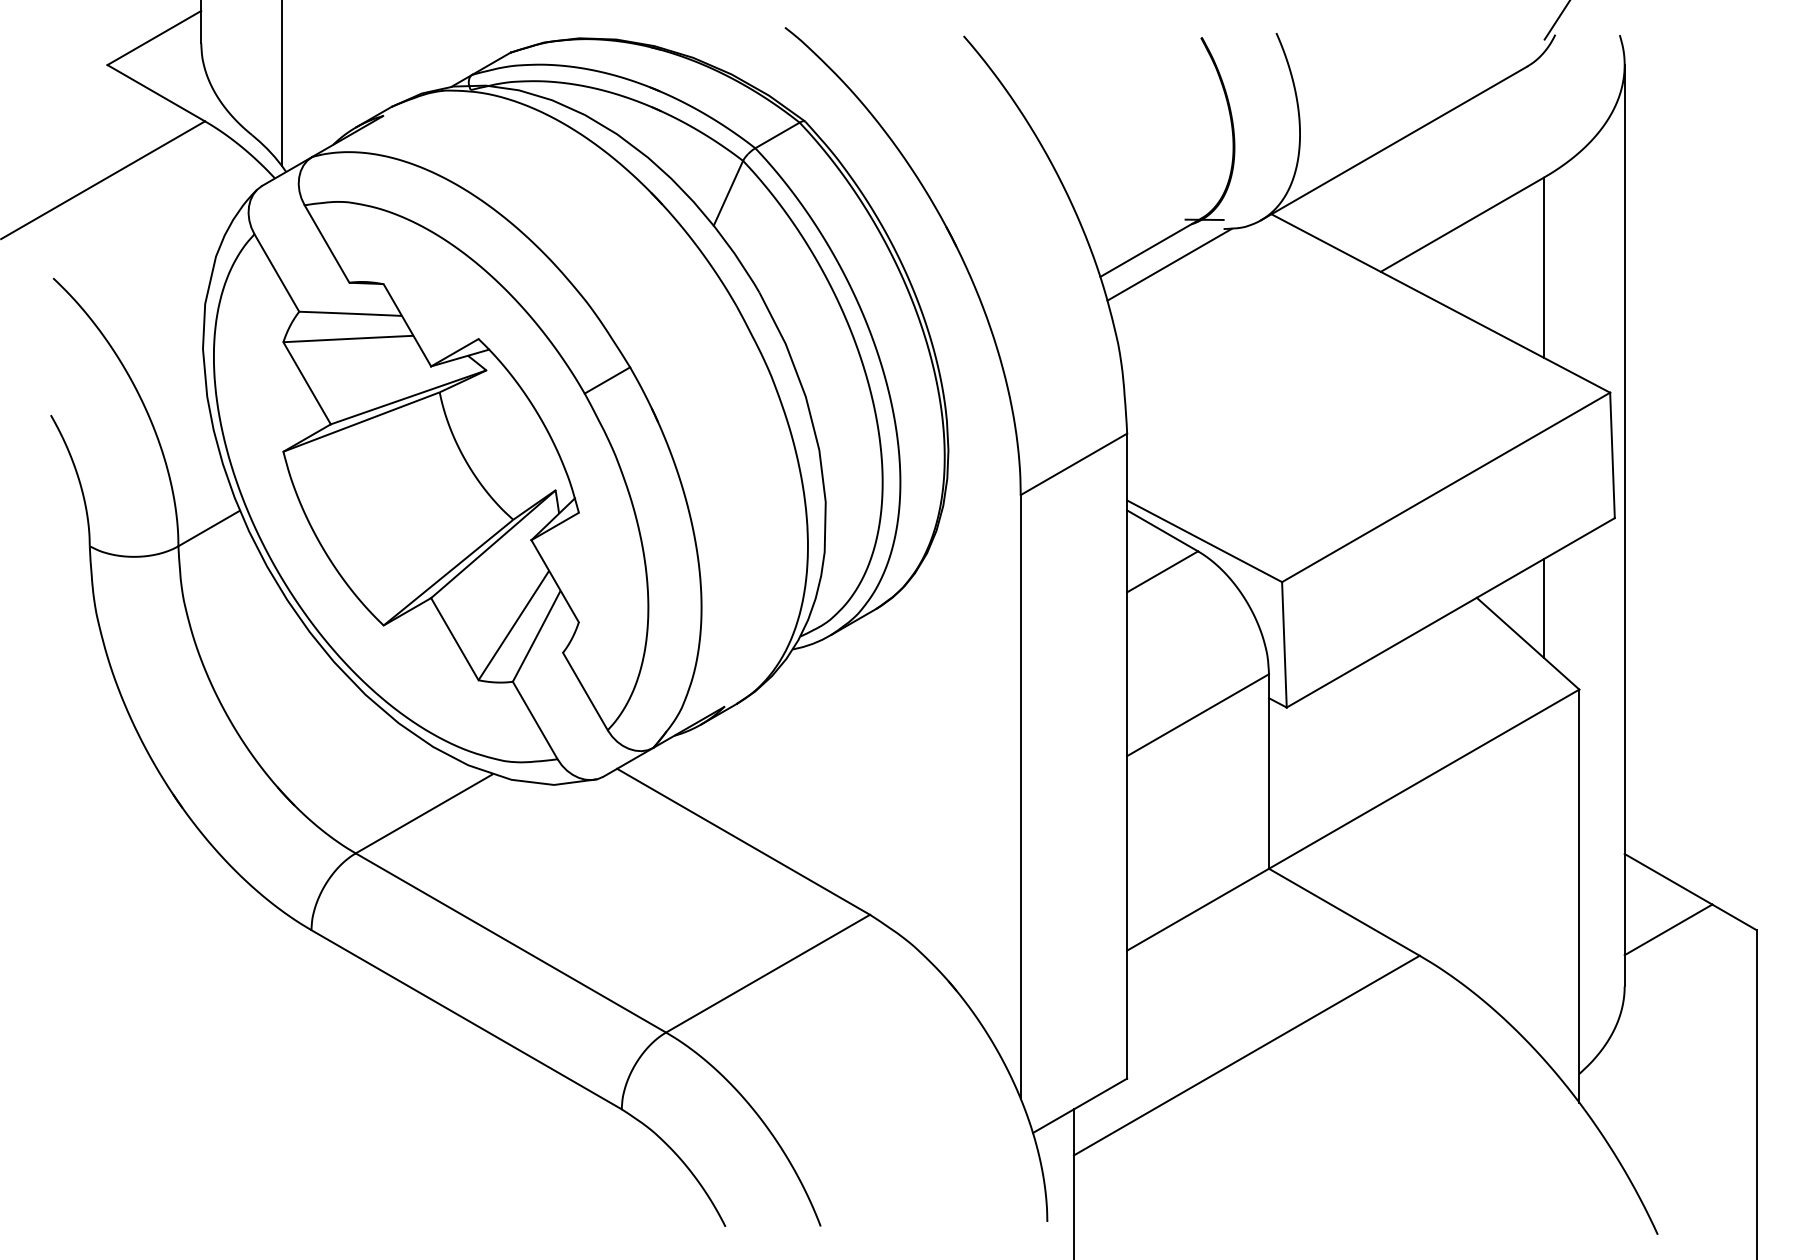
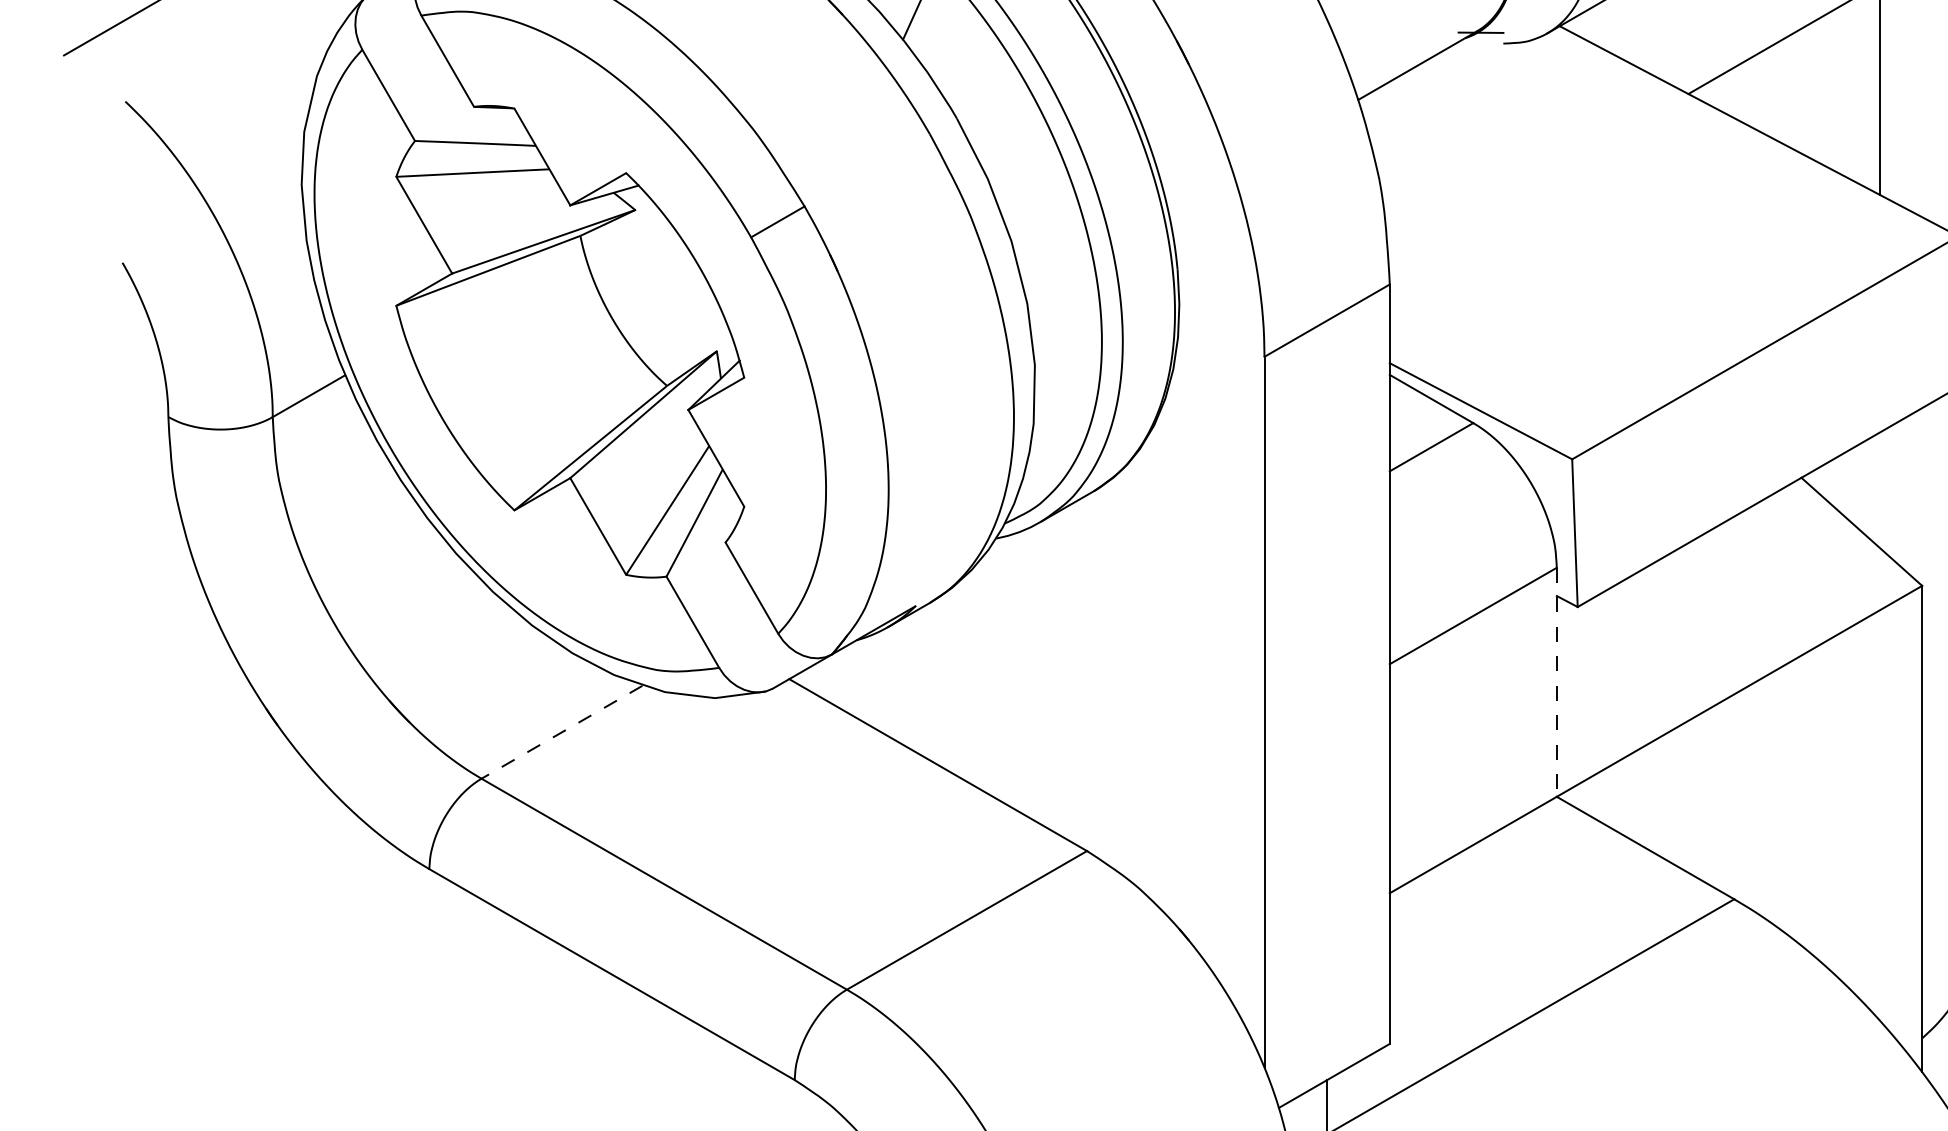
line: (1169, 264) -> (1439, 85), removed
line: (1543, 608) -> (1879, 490), removed
line: (1269, 772) -> (1557, 683), solid -> dashed
line: (424, 813) -> (562, 731), solid -> dashed

